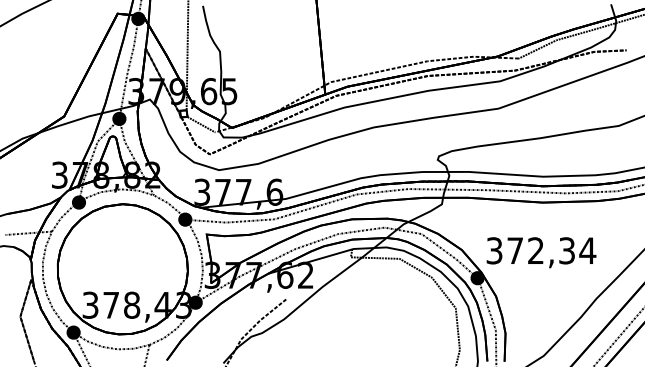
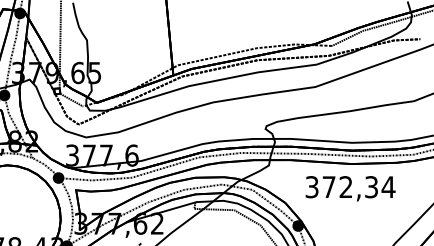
text: (541, 252) -> (350, 188), moved

